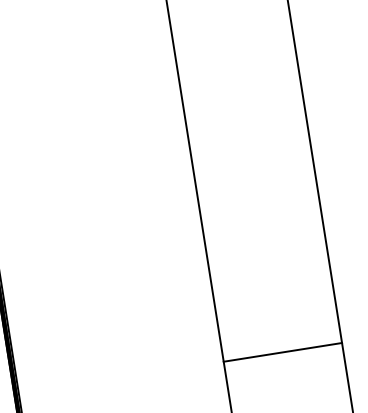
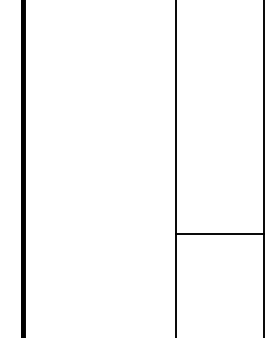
line: (282, 352) -> (219, 234), moved

